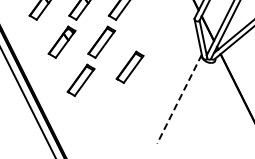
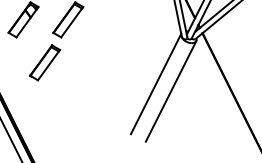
part: (129, 66) -> (99, 47), removed
line: (179, 99) -> (156, 84), dashed -> solid
line: (192, 105) -> (170, 91), added

